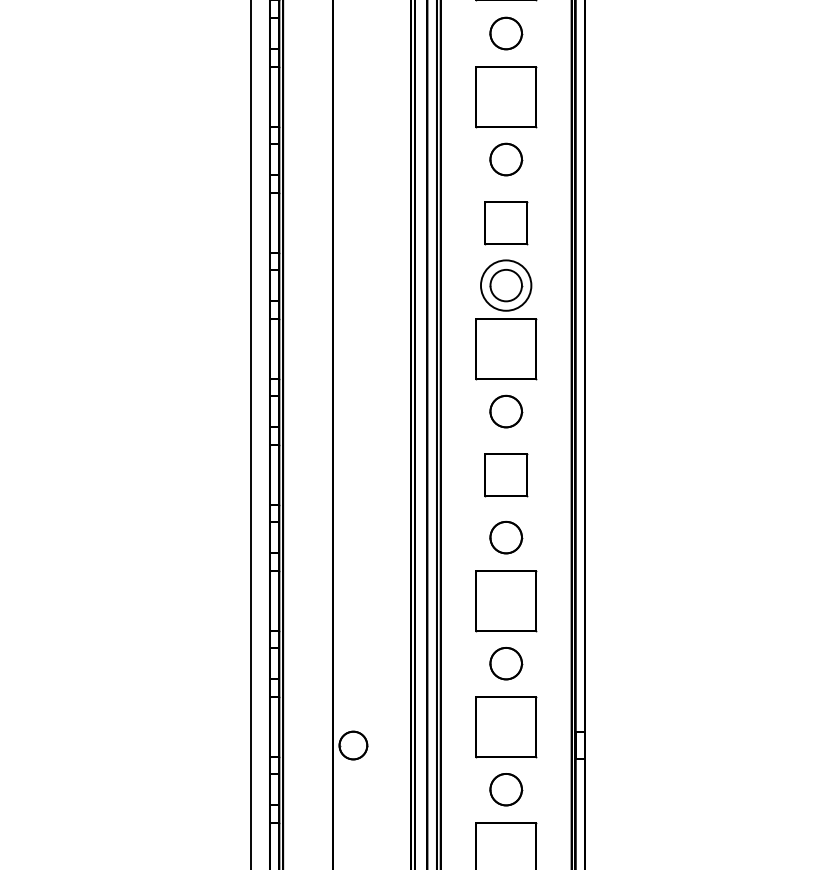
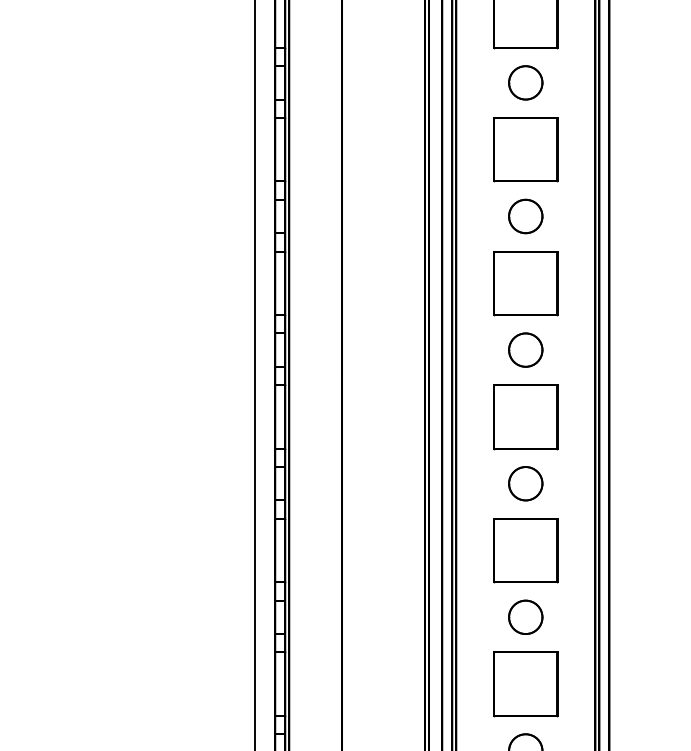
part: (506, 223) -> (526, 284), size x1.43
circle: (505, 285) -> (525, 350), size x0.62
part: (506, 475) -> (526, 551), size x1.43

